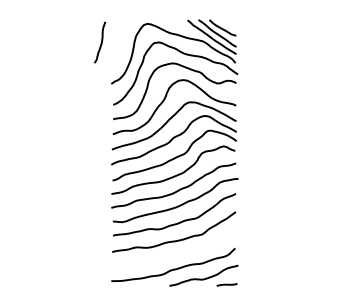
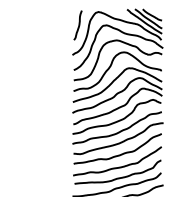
curve: (101, 42) -> (79, 25), moved
curve: (177, 254) -> (119, 177), added

